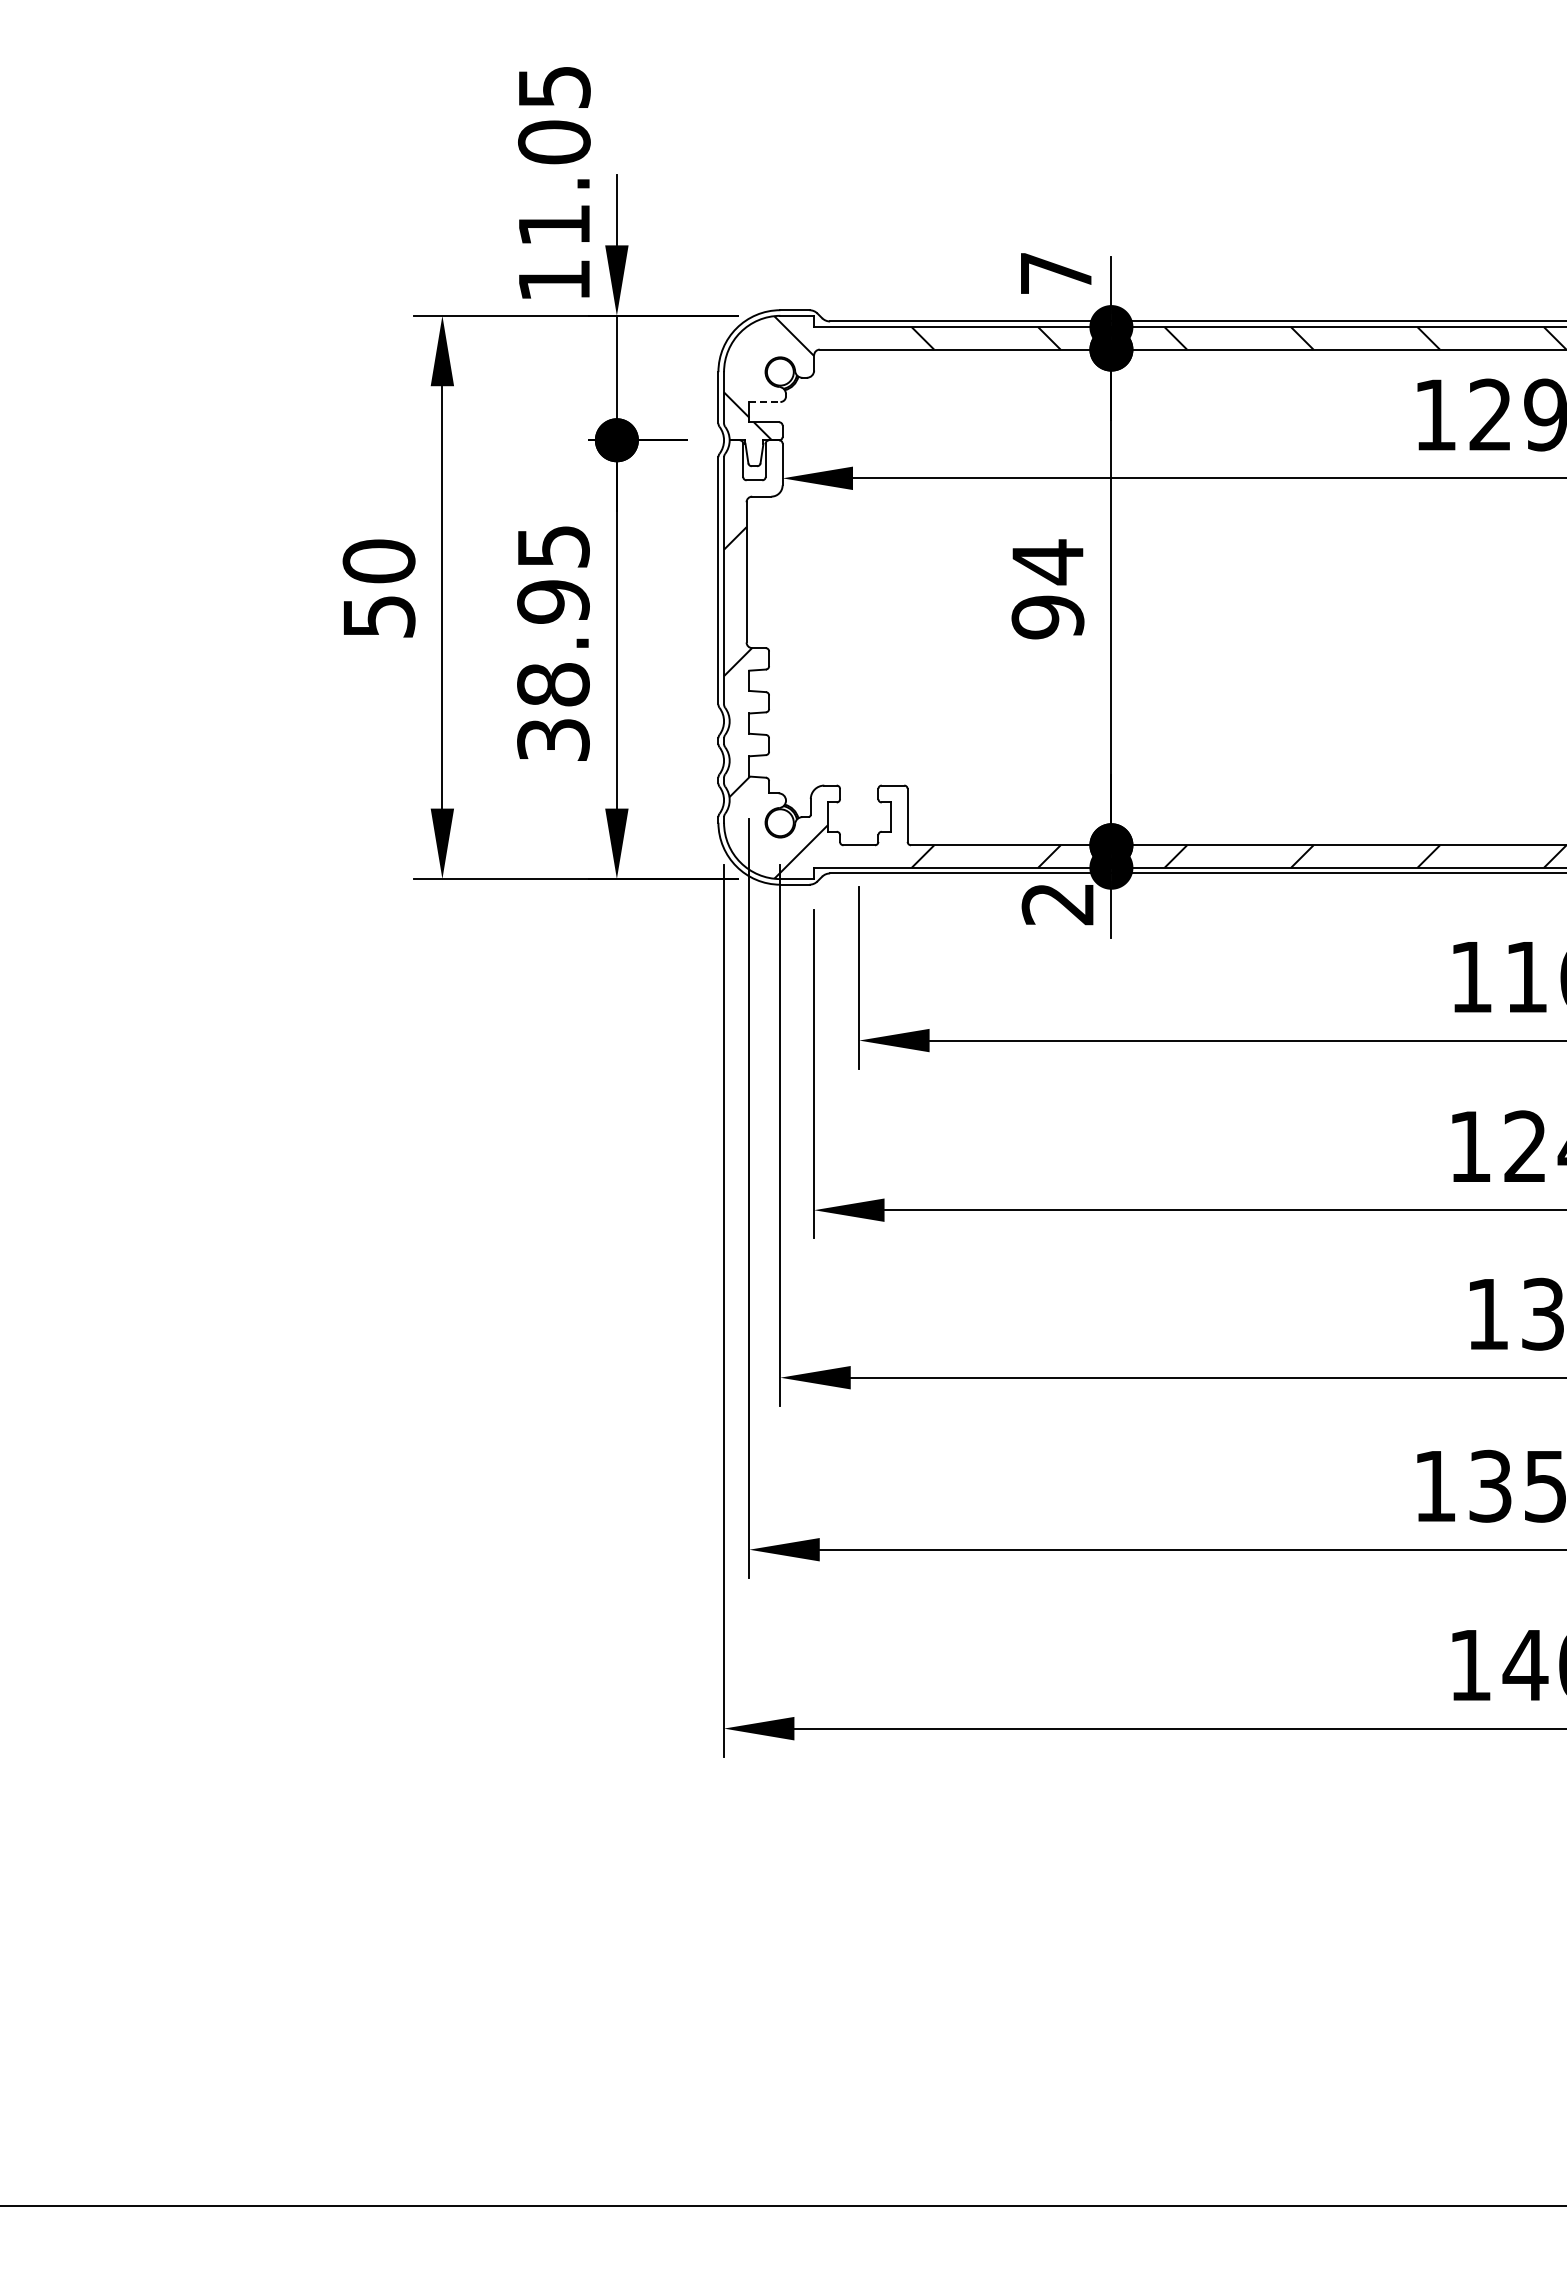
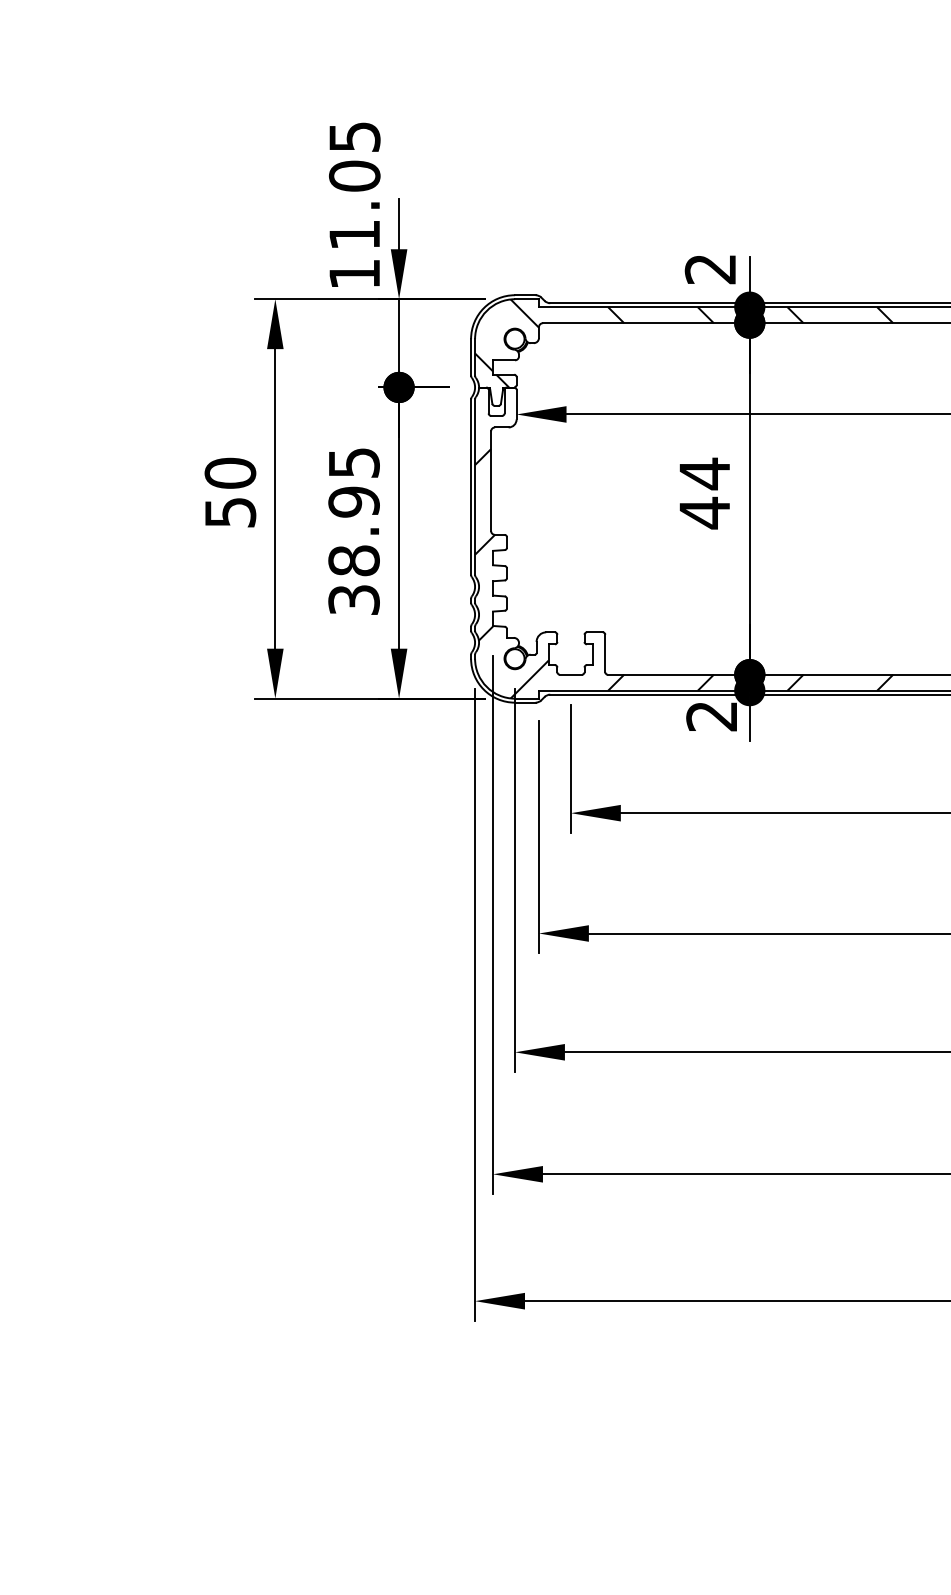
text: (1055, 273) -> (710, 269), 7 -> 2
line: (764, 402) -> (503, 360), dashed -> solid
text: (1047, 617) -> (704, 513), 94 -> 44

